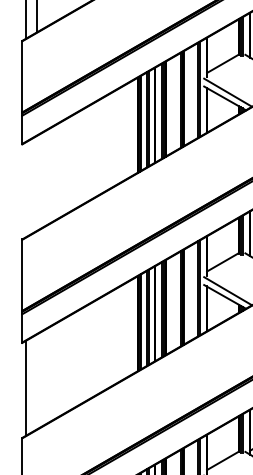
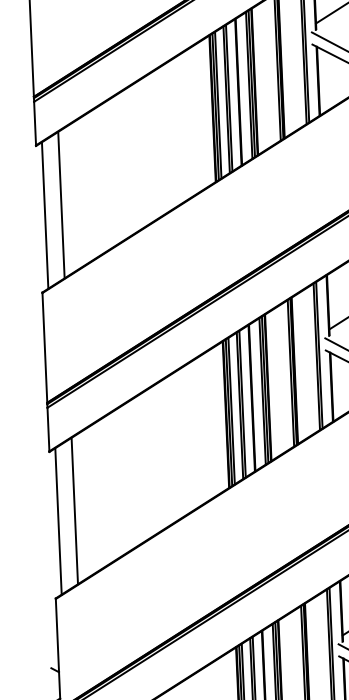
line: (37, 182) -> (62, 203), added
line: (26, 189) -> (45, 215), added
line: (37, 381) -> (75, 510), added

